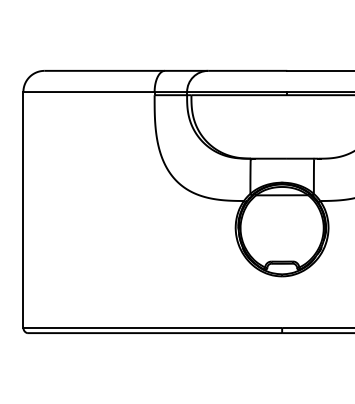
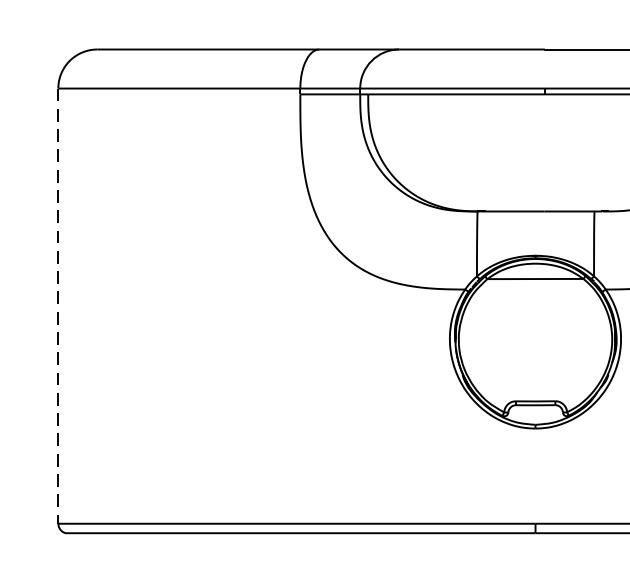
line: (23, 210) -> (58, 307), solid -> dashed

